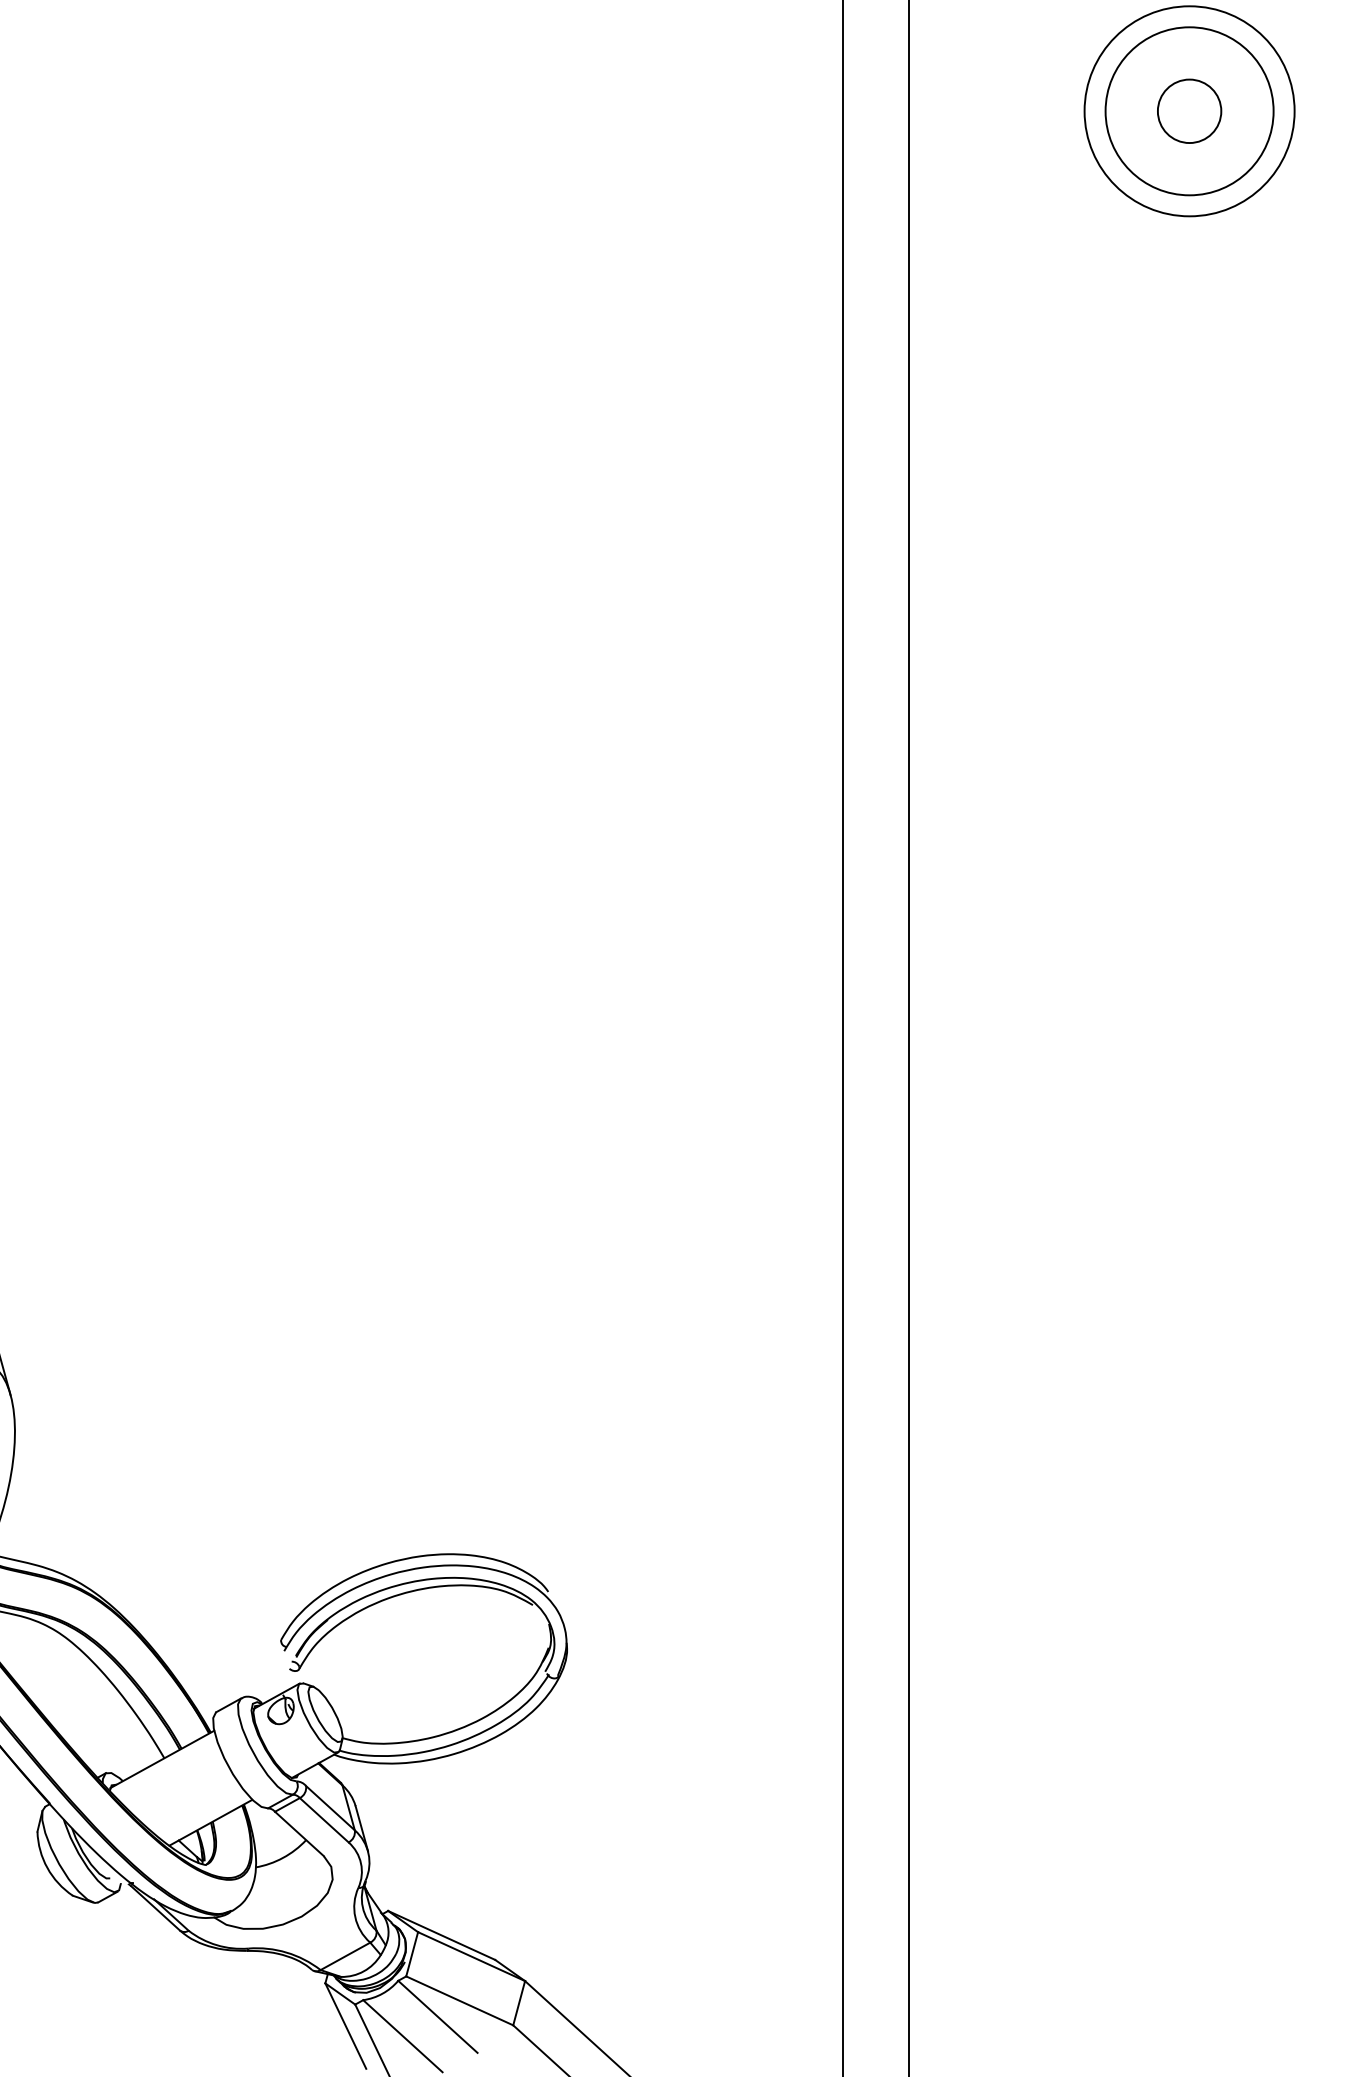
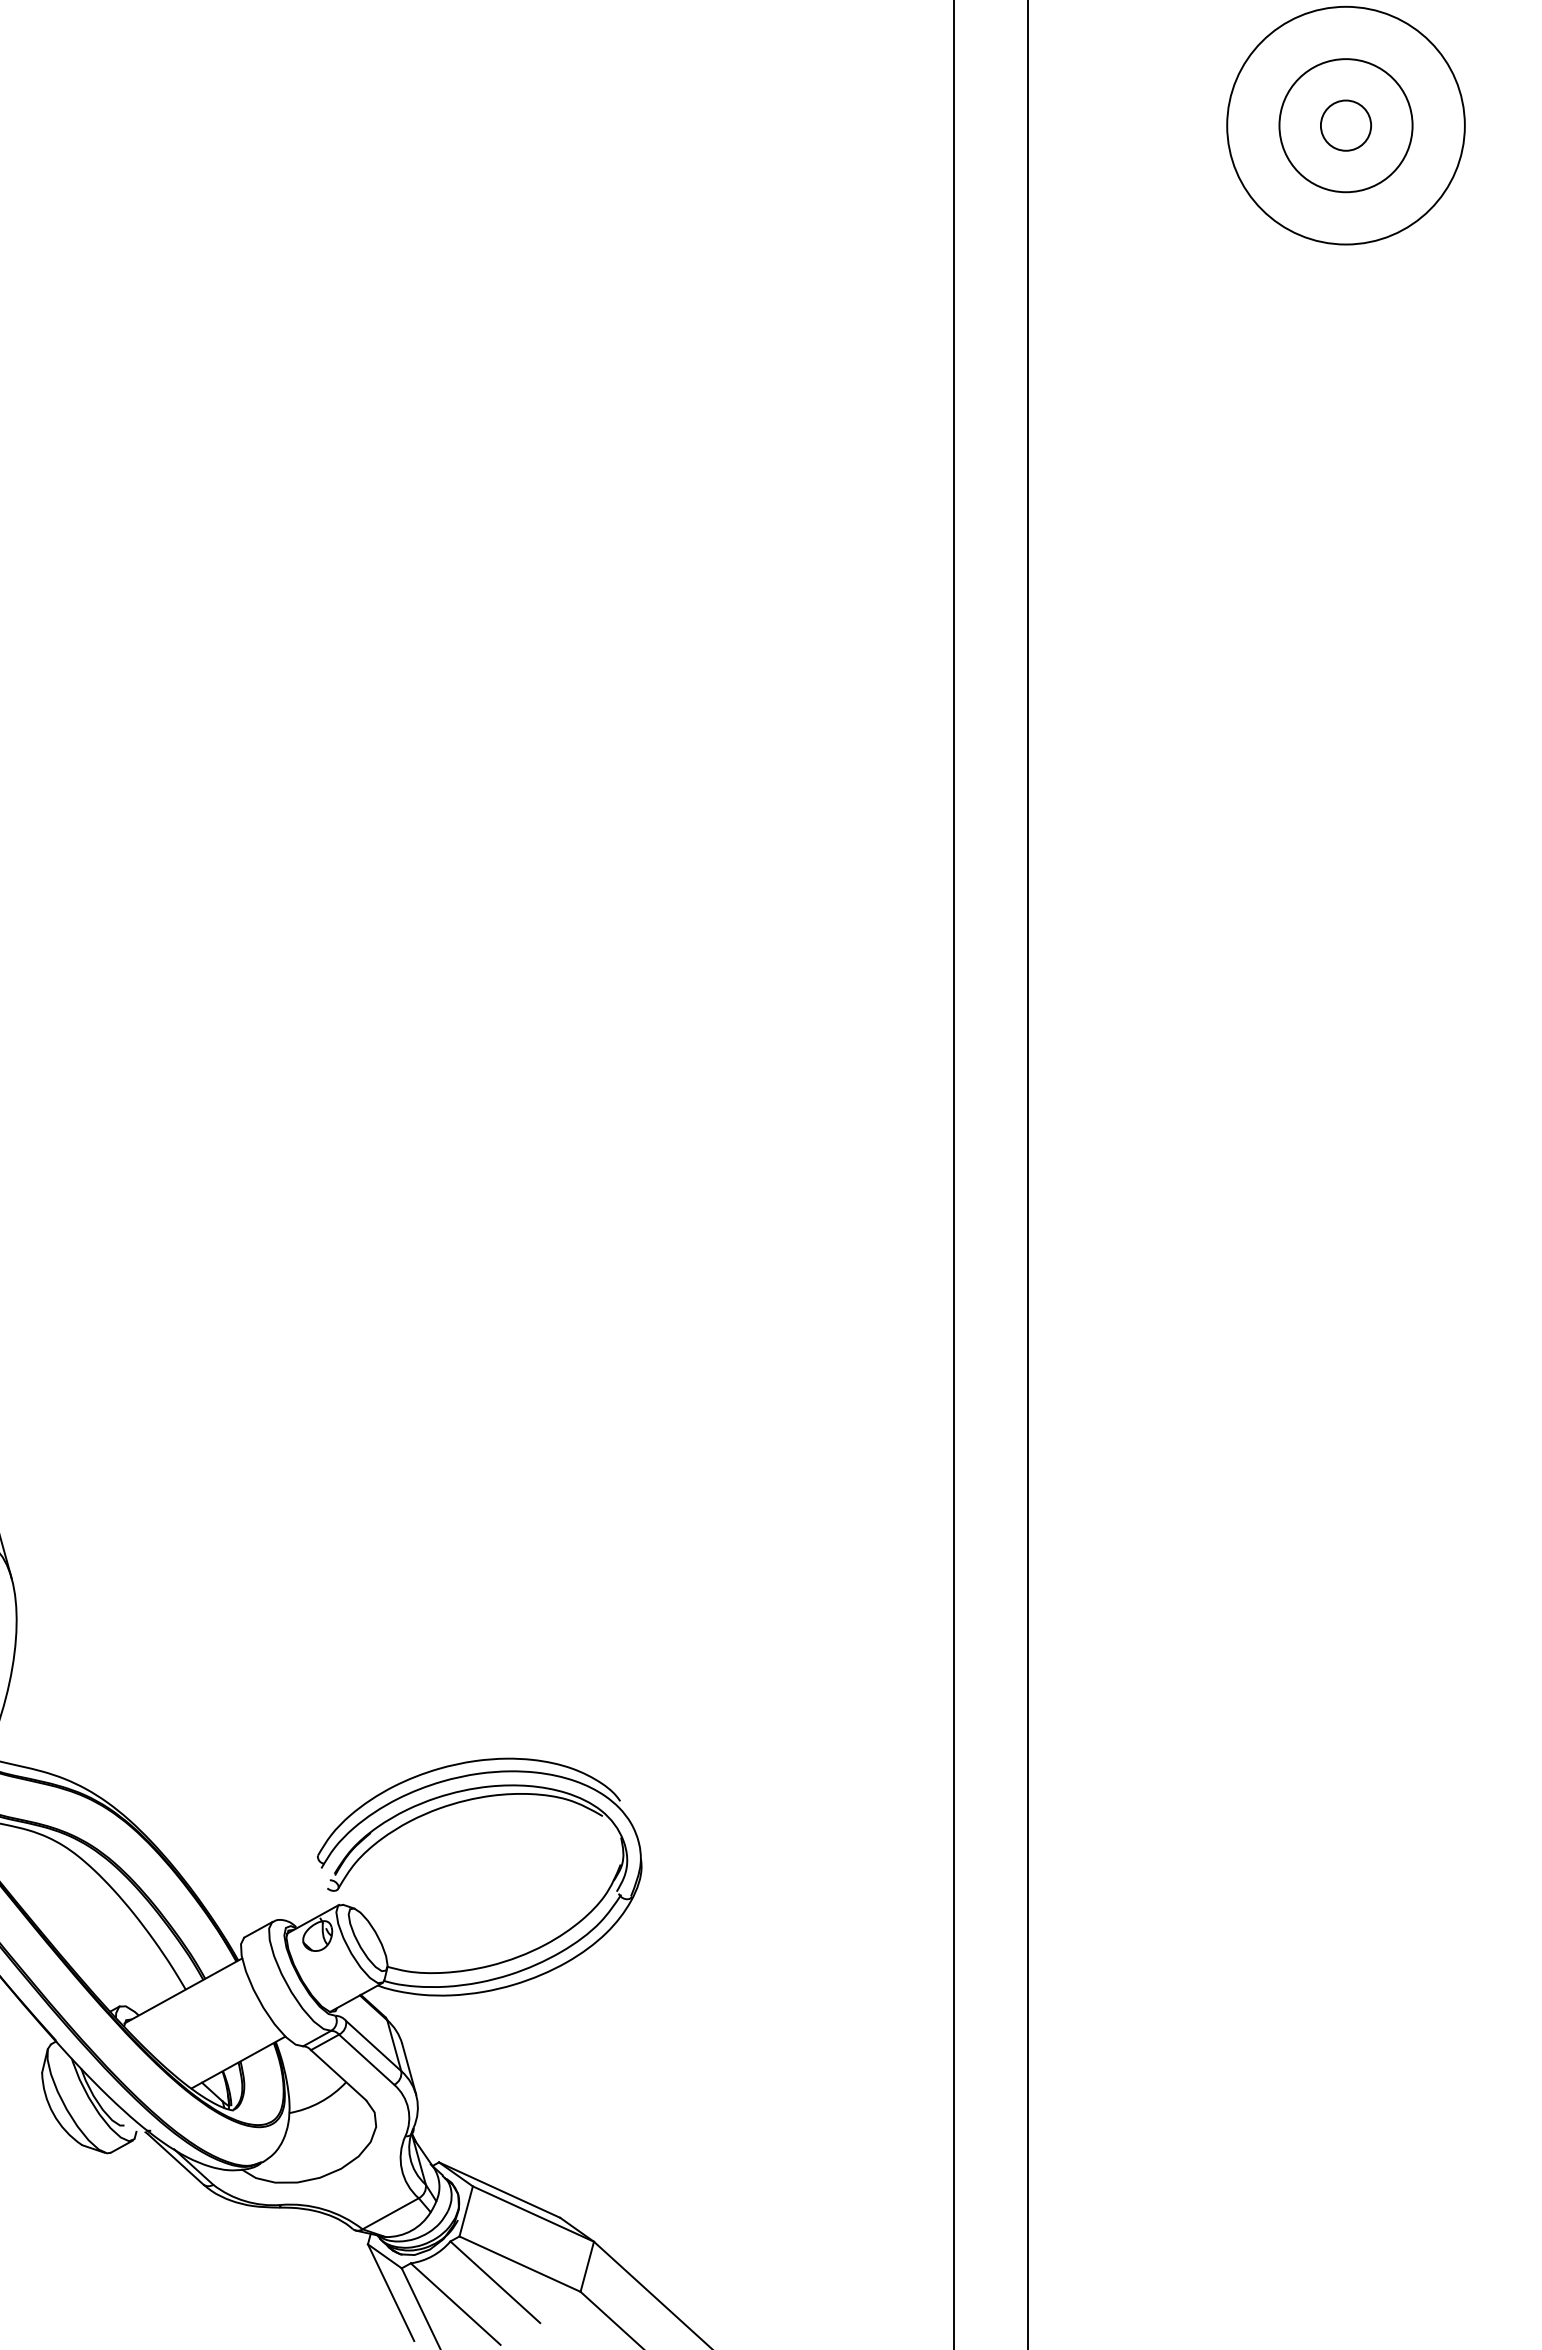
circle: (1189, 111) -> (1345, 125), size x0.7
circle: (1189, 111) -> (1345, 125), size x0.7

